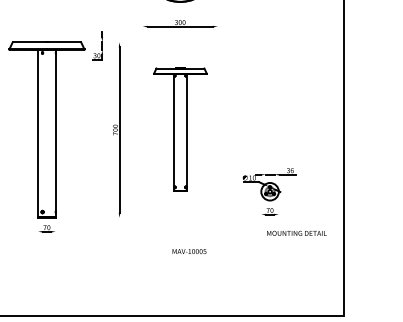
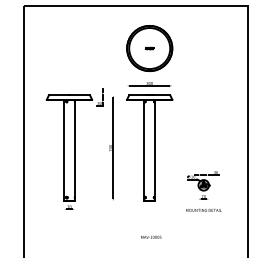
part: (179, 128) -> (149, 147), size x1.43
text: (296, 231) -> (203, 209), moved
text: (189, 250) -> (151, 236), moved

